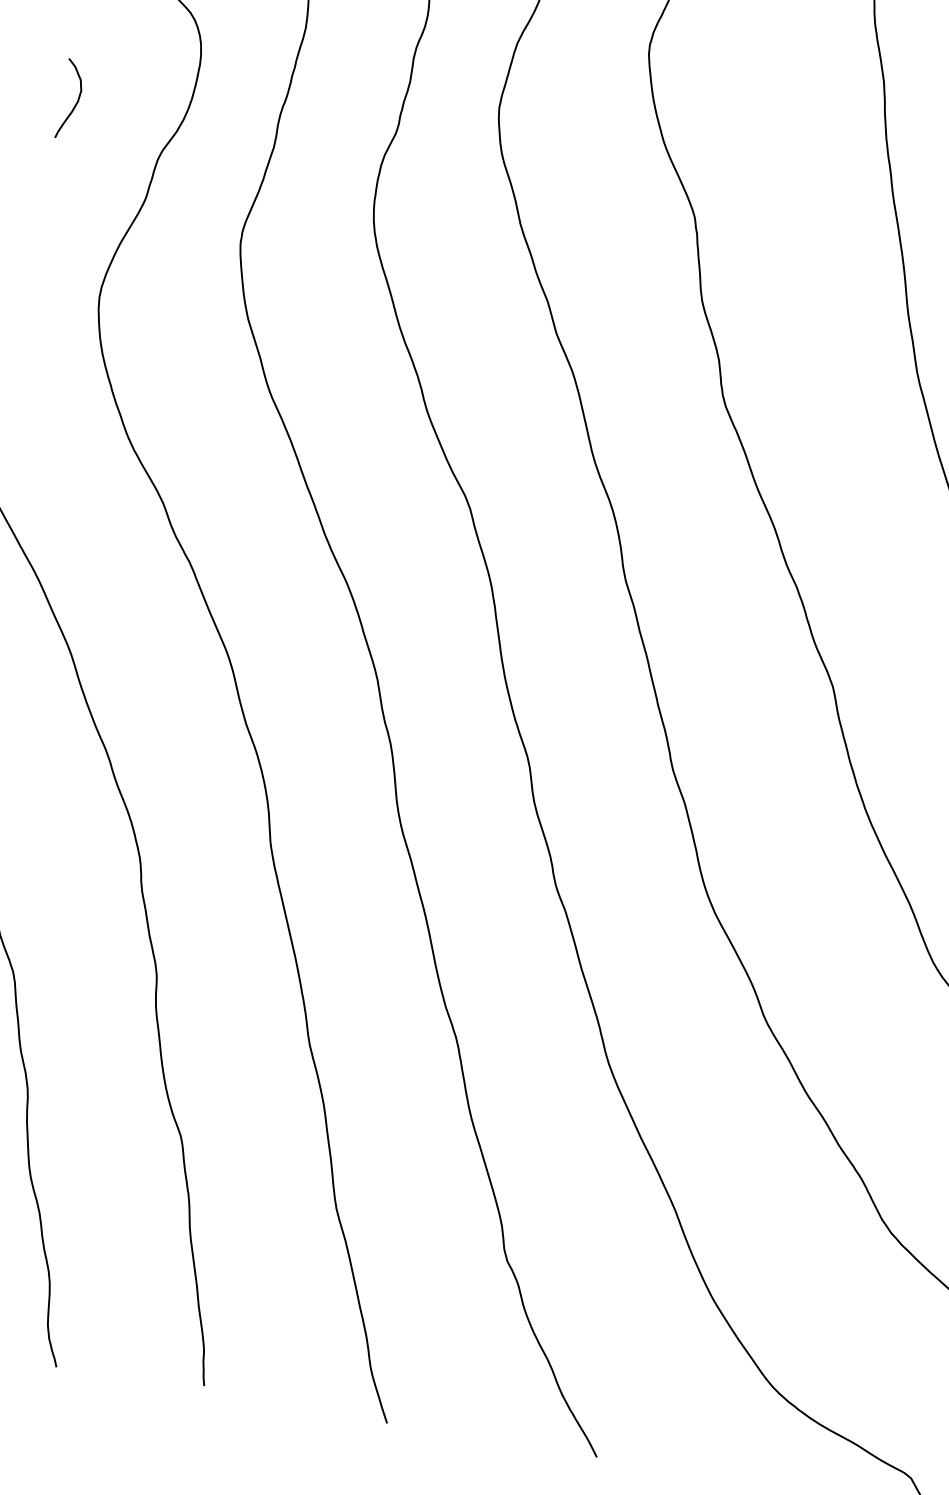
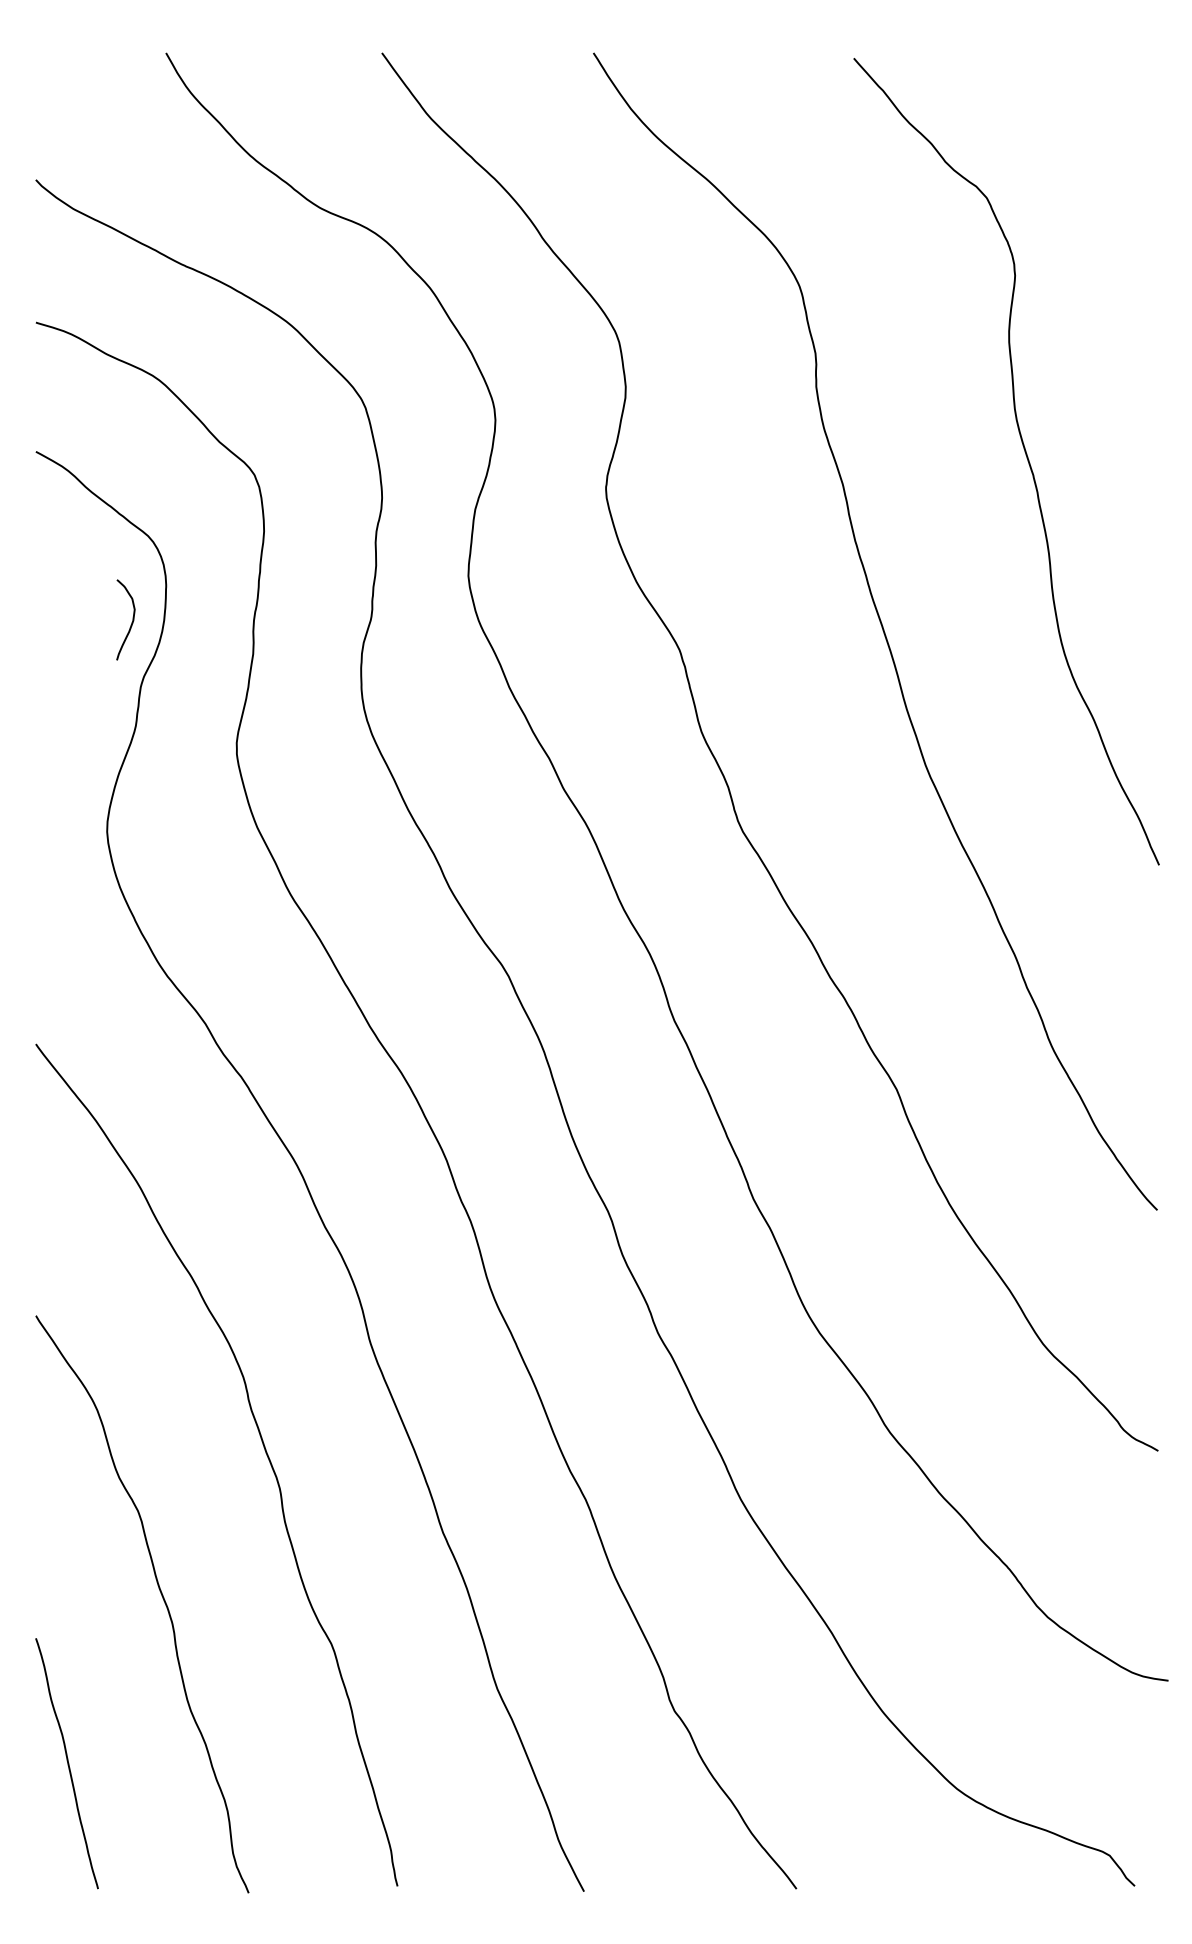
curve: (75, 103) -> (131, 622), moved

